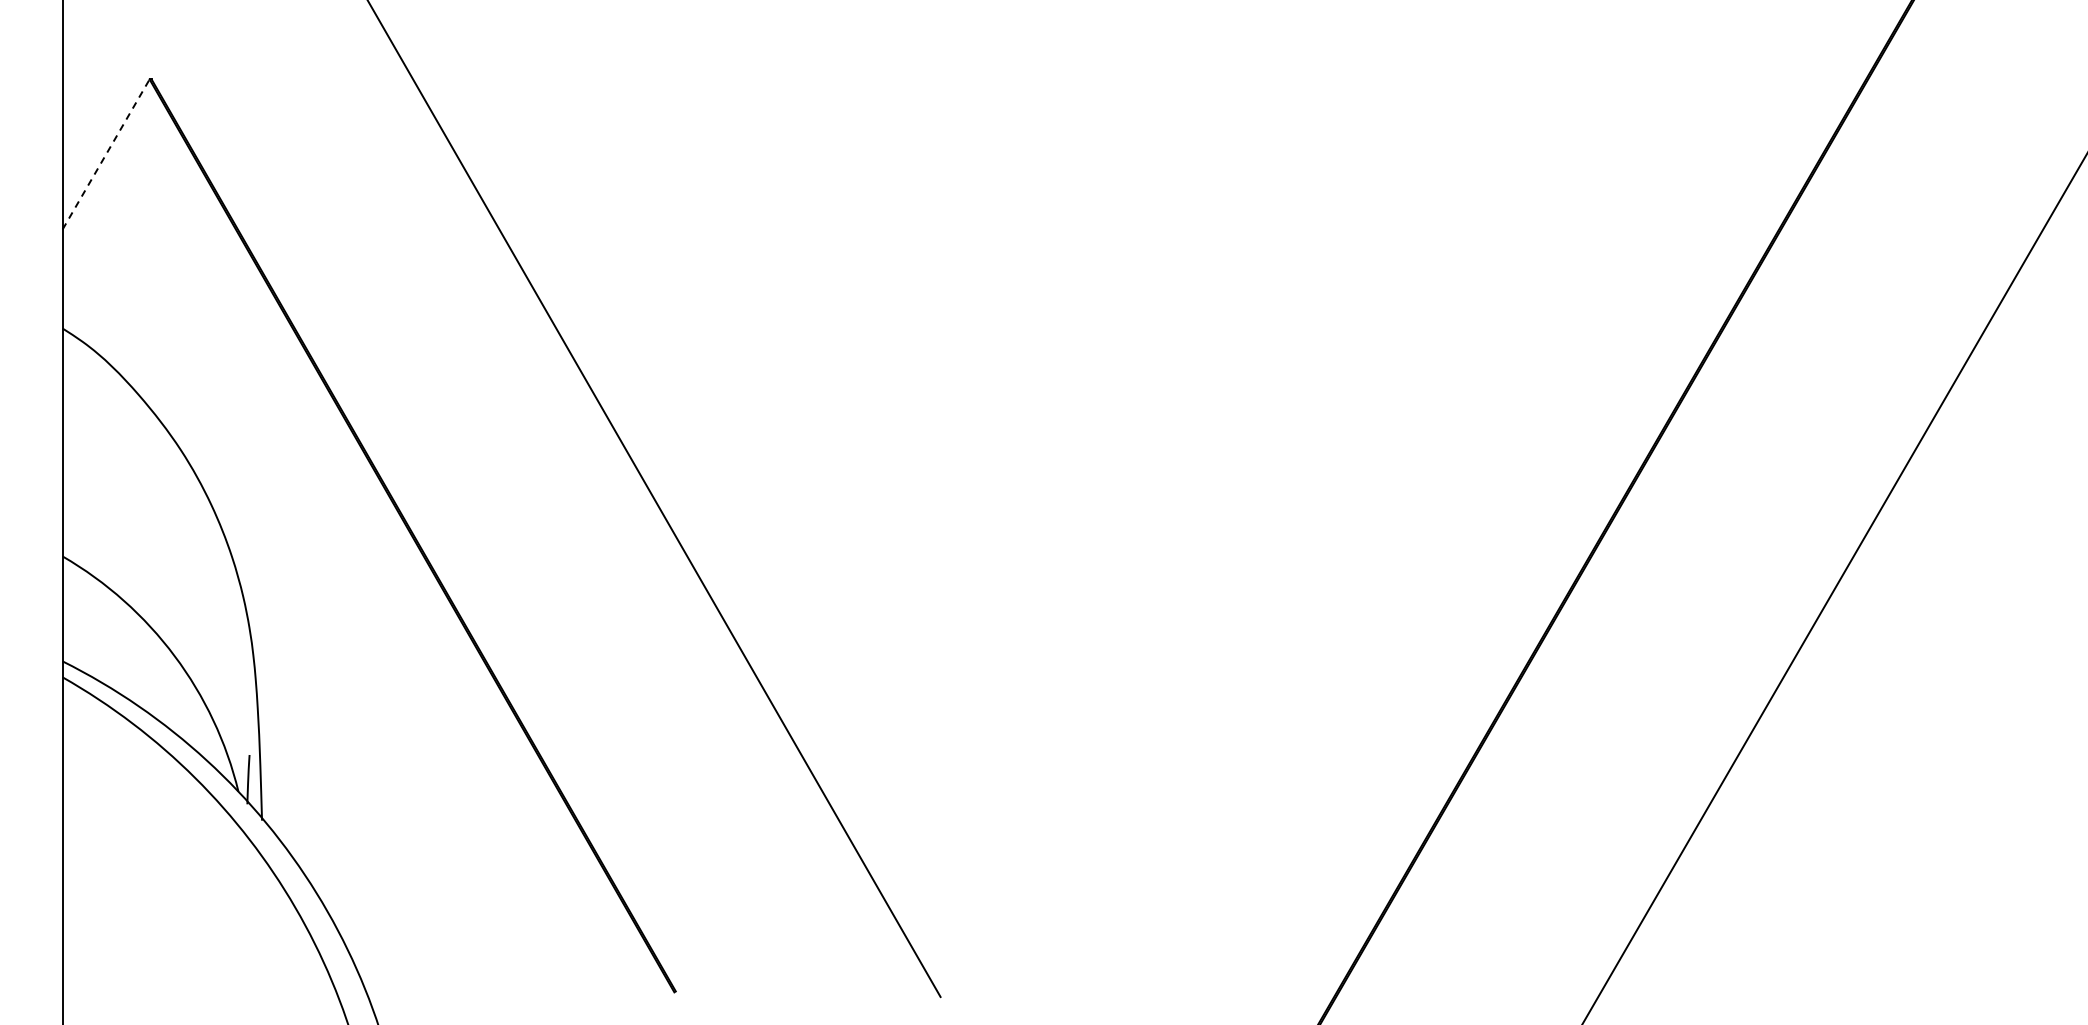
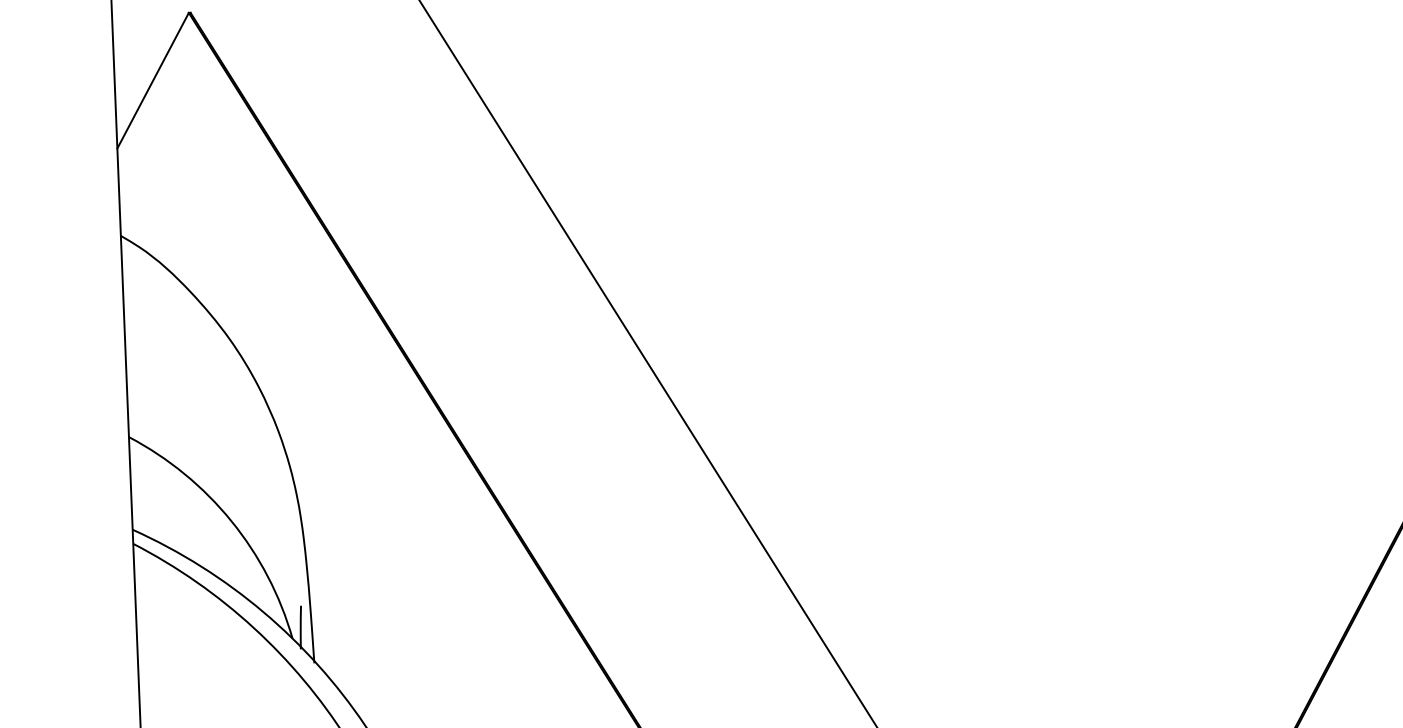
line: (106, 154) -> (153, 80), dashed -> solid

